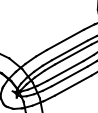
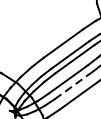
line: (70, 76) -> (74, 85), solid -> dashed

